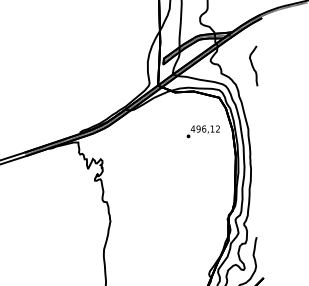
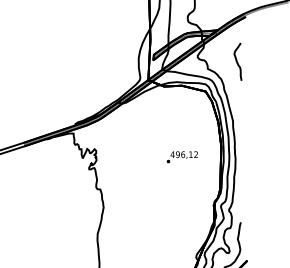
text: (202, 131) -> (181, 156), moved

